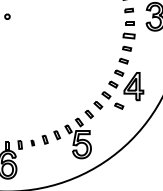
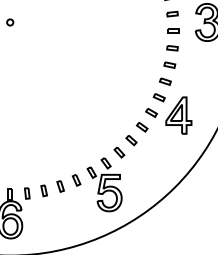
part: (129, 36) -> (172, 48), size x0.71
part: (118, 105) -> (158, 141), removed
part: (32, 142) -> (43, 190), size x1.67

